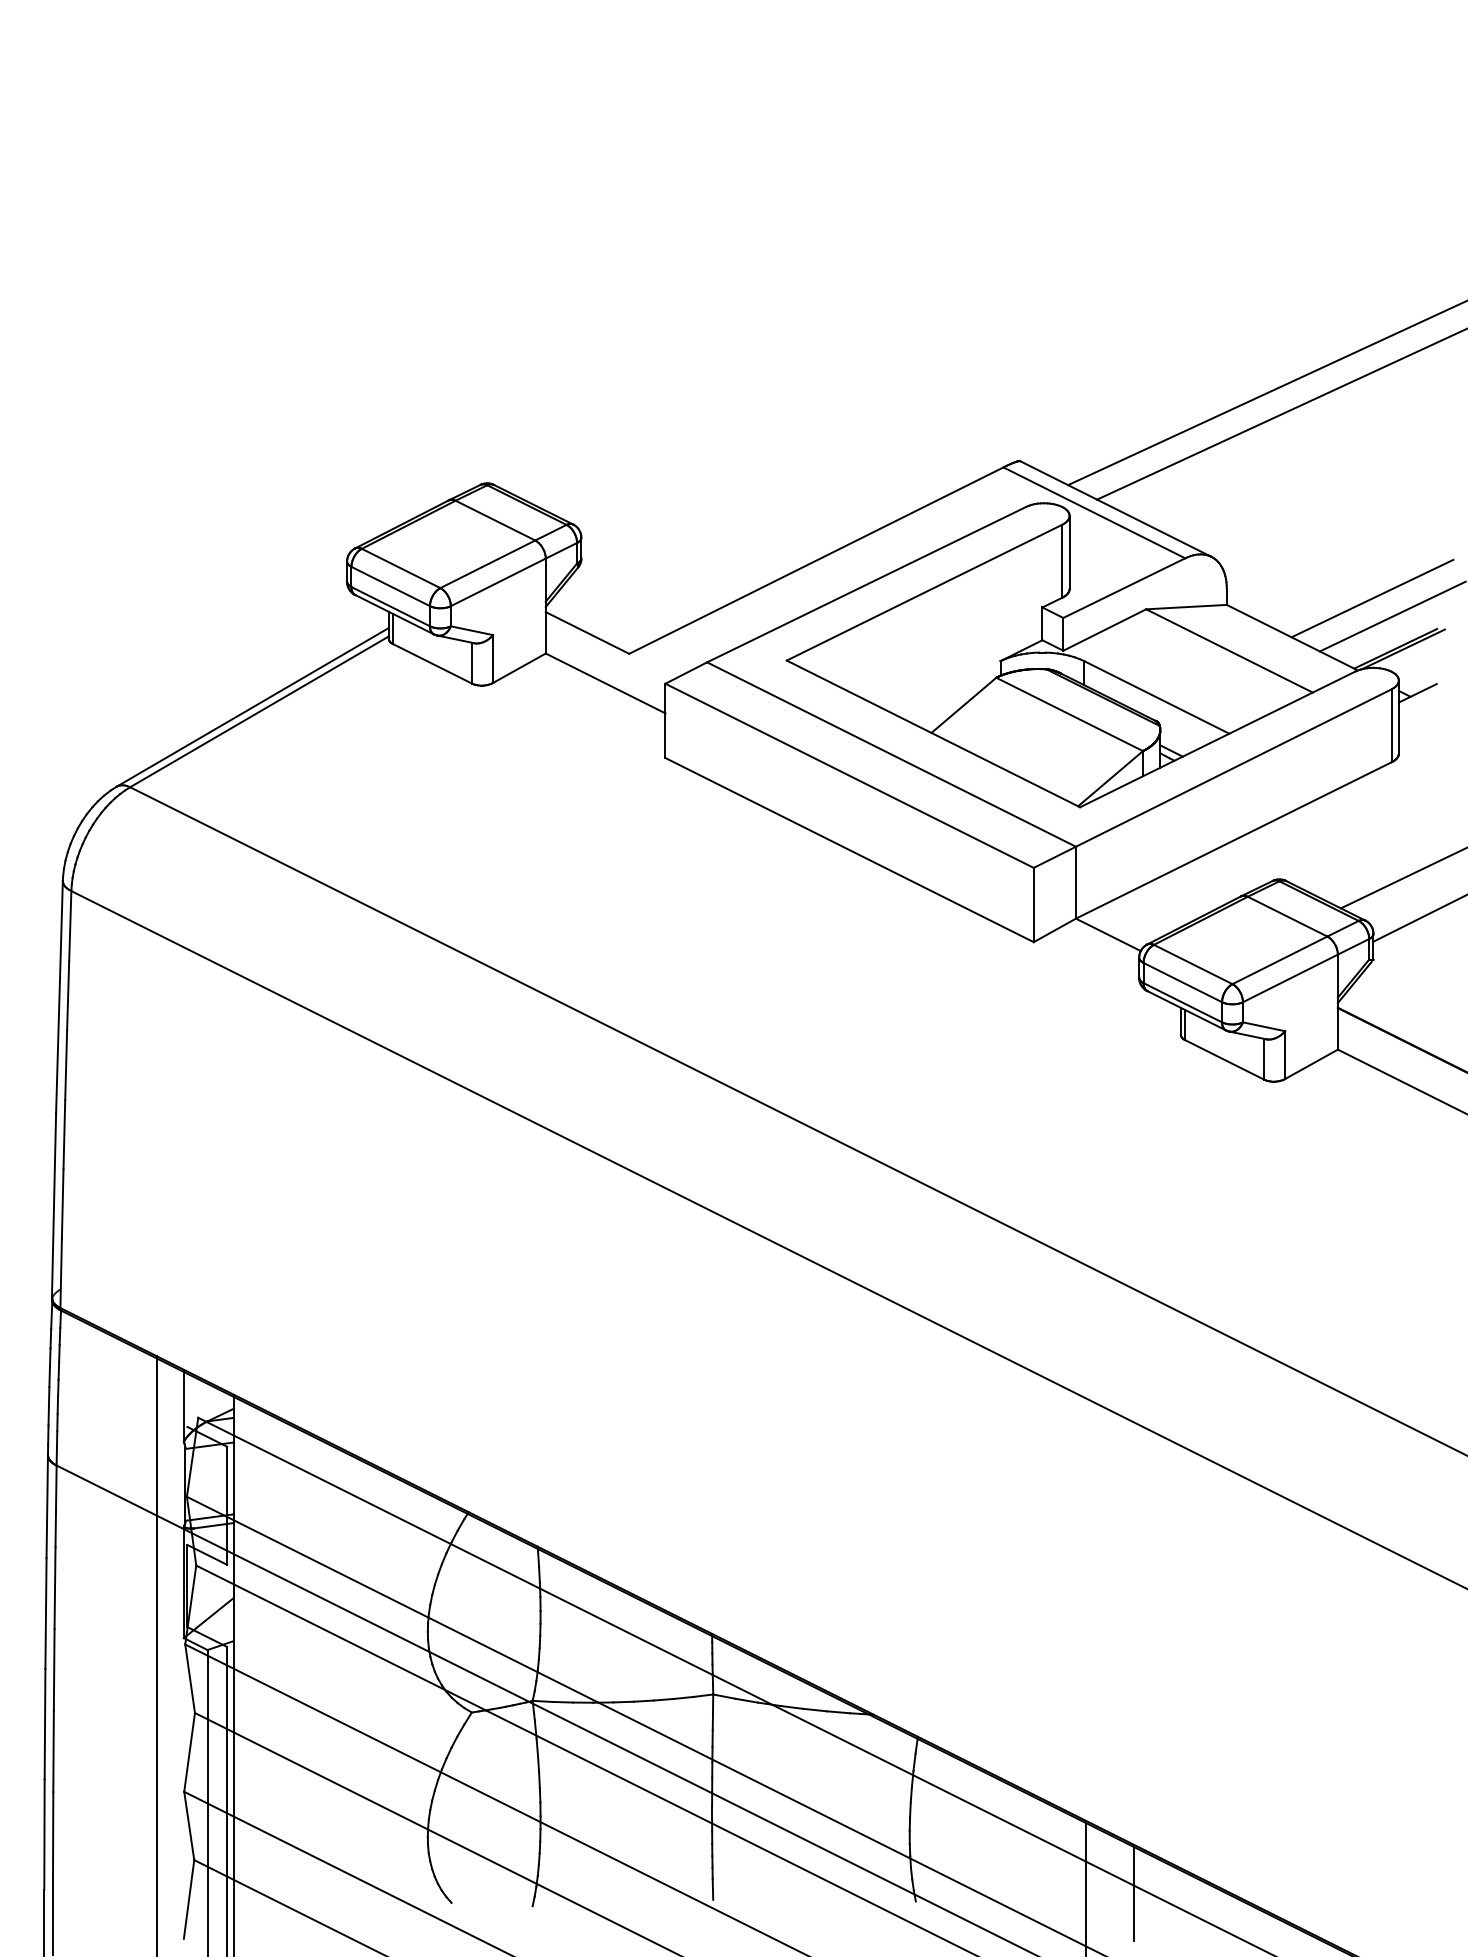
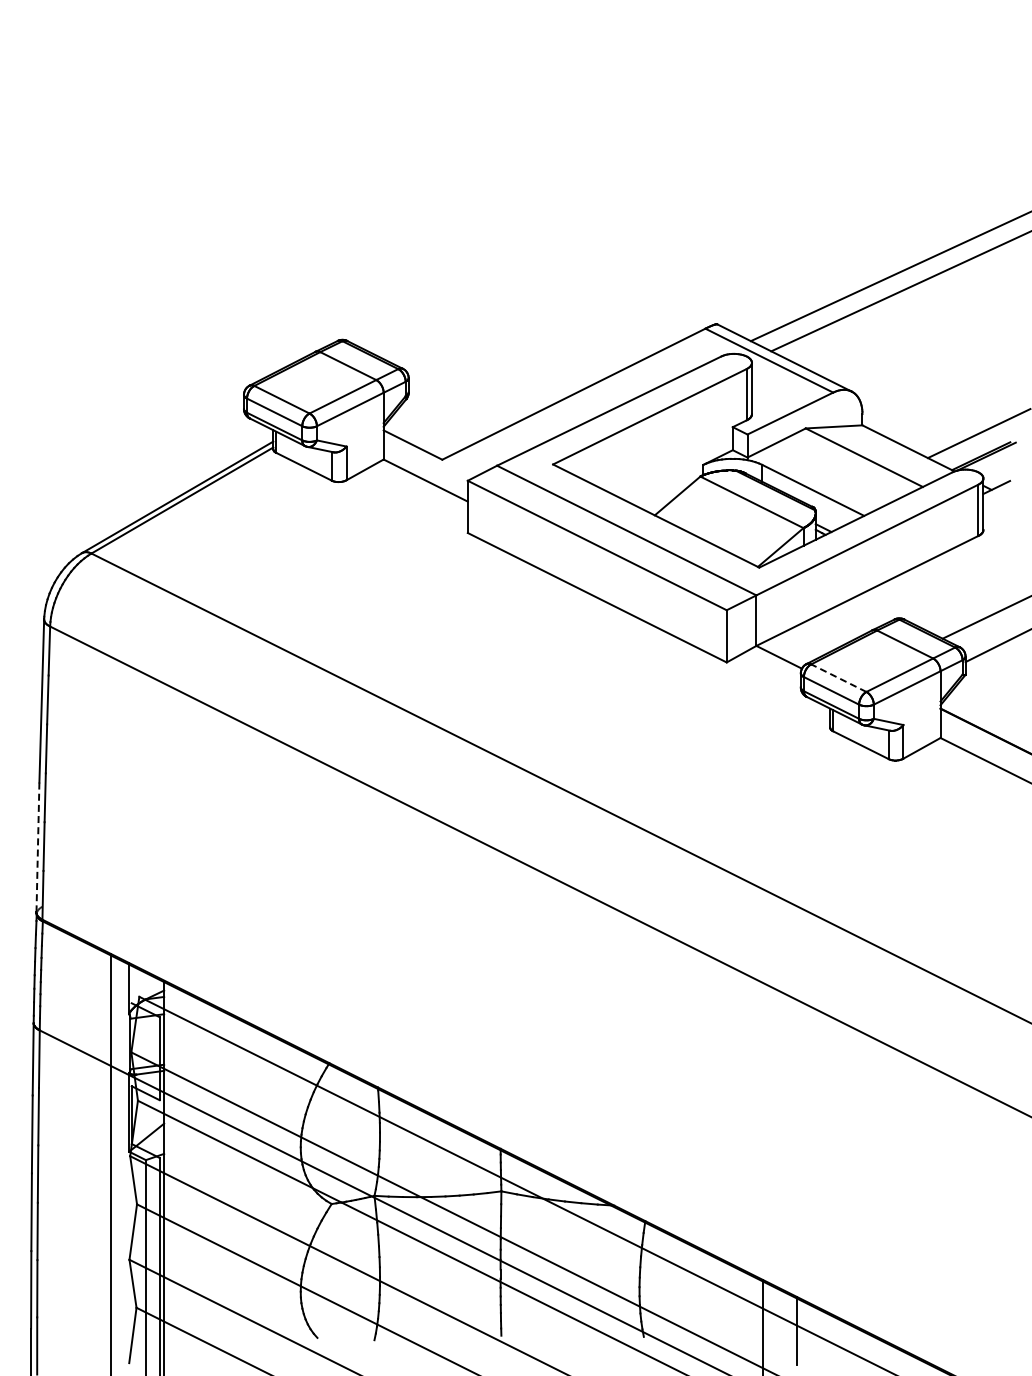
line: (1371, 598) -> (964, 420), removed
line: (1192, 964) -> (838, 678), solid -> dashed
line: (53, 1205) -> (37, 847), solid -> dashed

